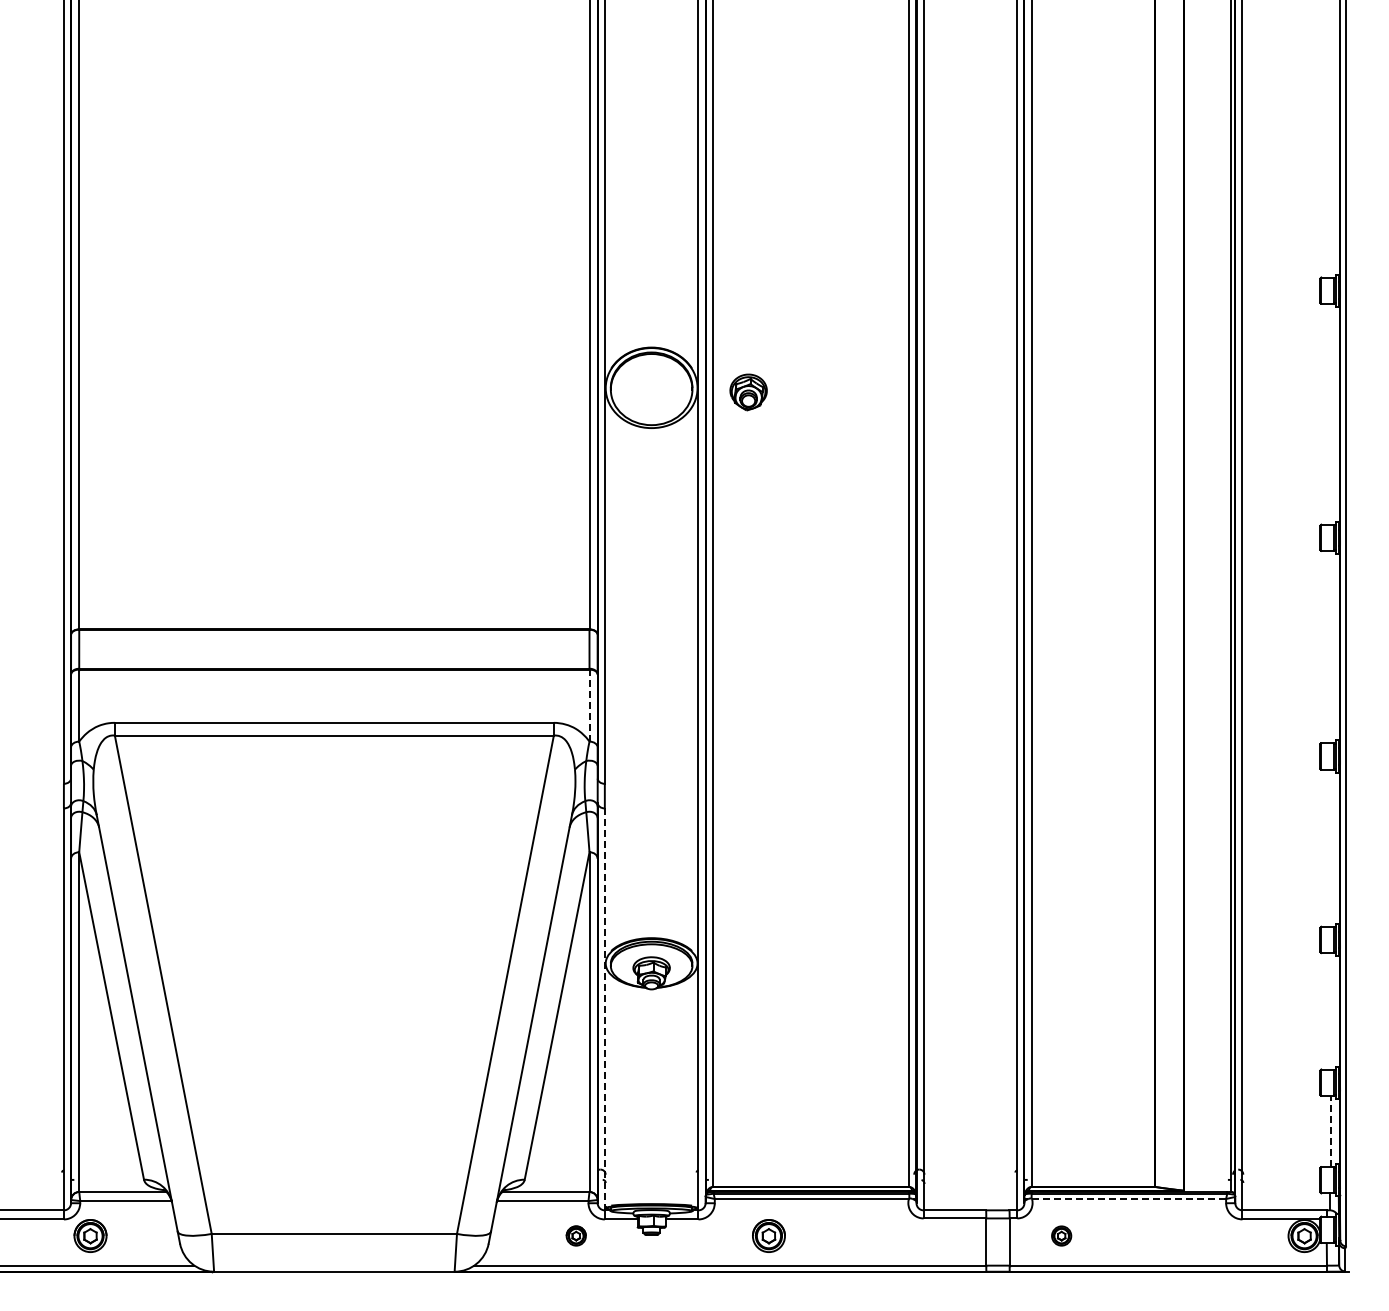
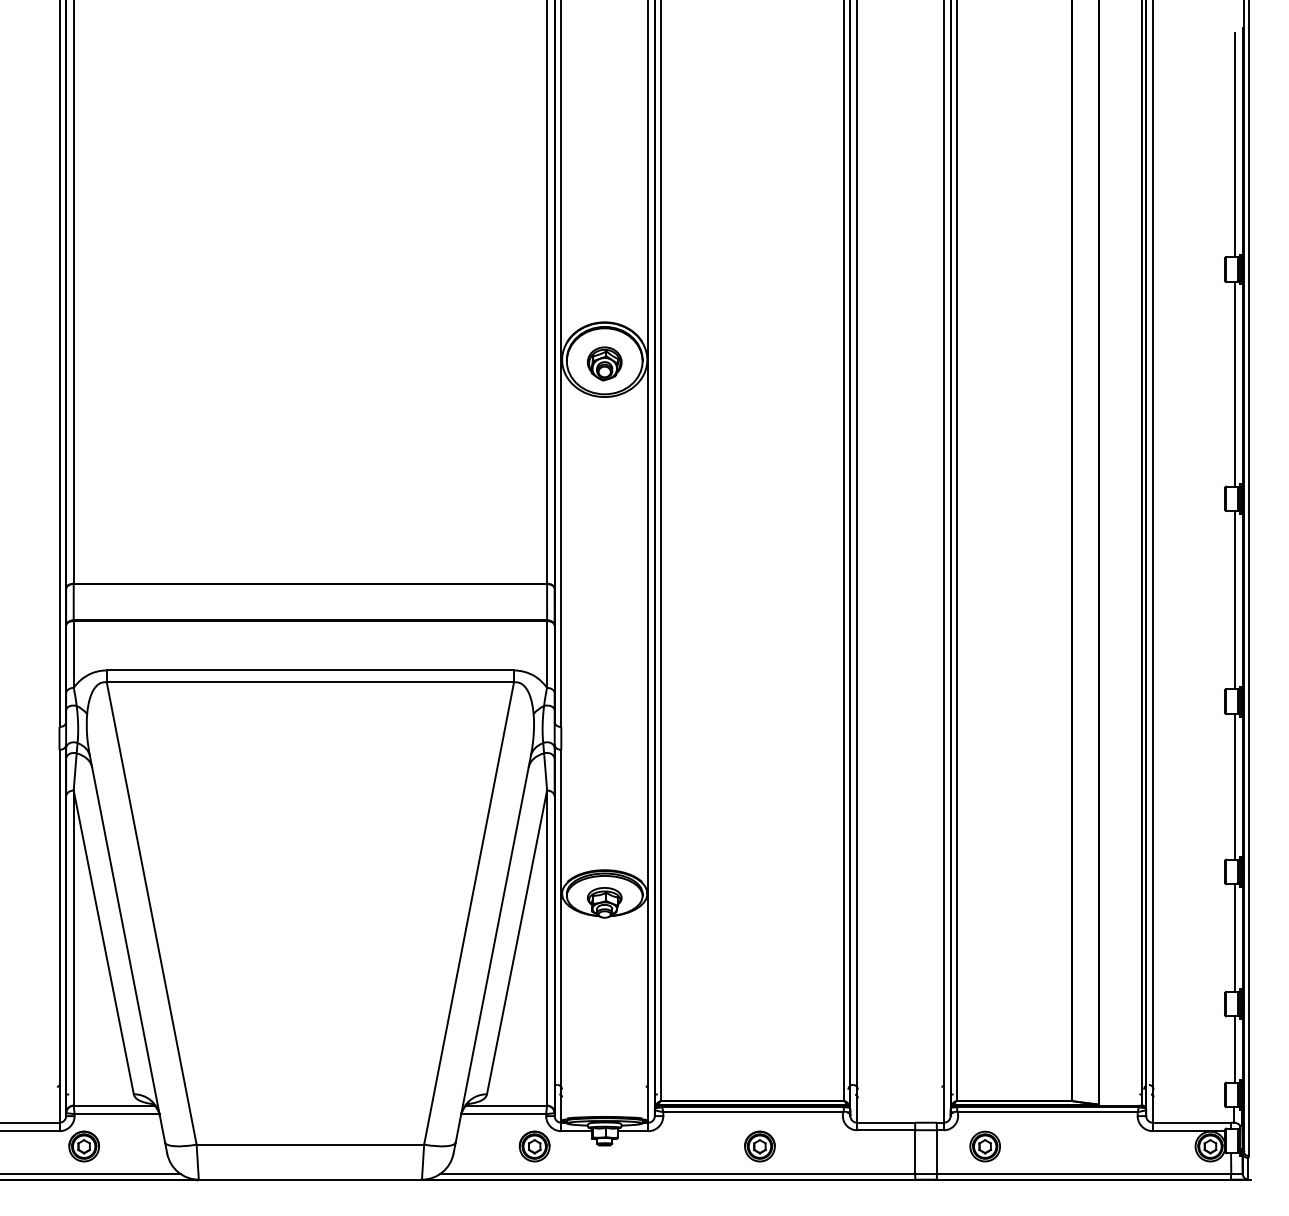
line: (1330, 156) -> (1234, 145), added
part: (748, 392) -> (604, 364), moved
line: (1330, 413) -> (1234, 383), added
line: (1330, 646) -> (1234, 599), added
line: (589, 705) -> (547, 654), dashed -> solid
line: (1330, 847) -> (1234, 786), added
line: (604, 1009) -> (561, 936), dashed -> solid
line: (1330, 1011) -> (1234, 938), added
line: (1330, 1131) -> (1234, 1049), dashed -> solid
line: (1129, 1199) -> (1048, 1112), dashed -> solid
part: (576, 1235) -> (535, 1146), size x1.67
part: (768, 1235) -> (759, 1146), moved
part: (1061, 1235) -> (984, 1146), size x1.67

